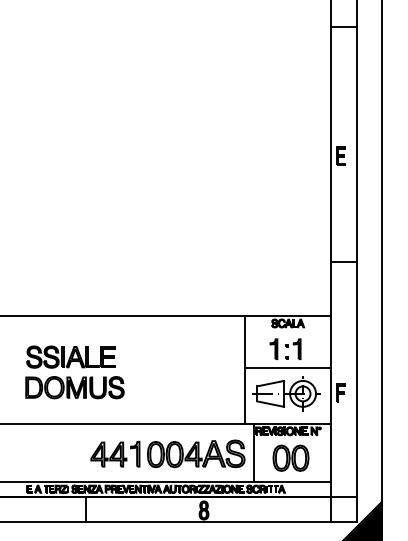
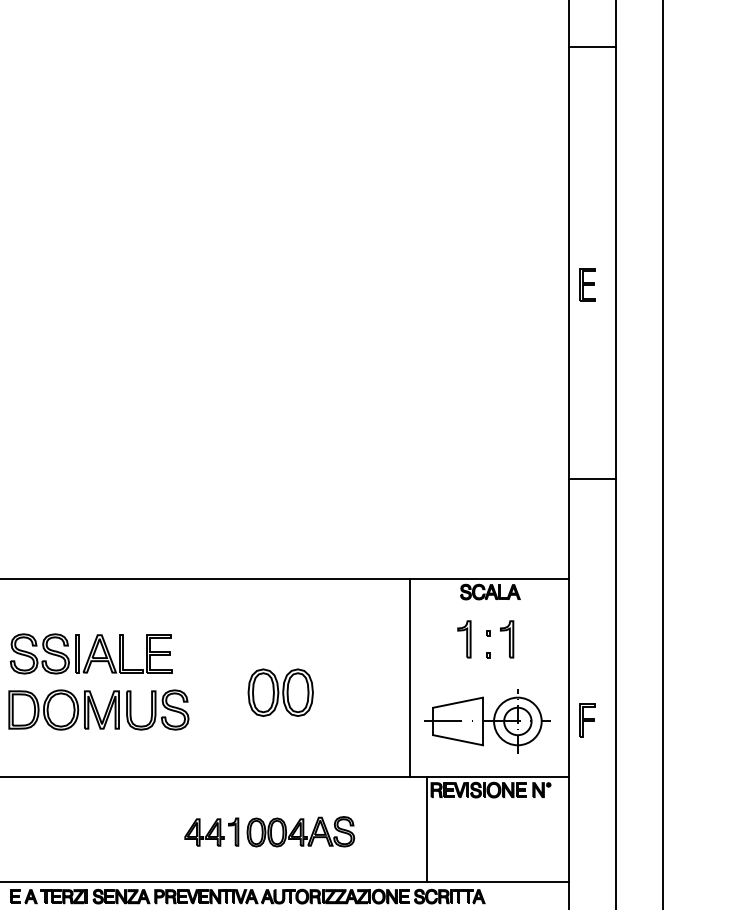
line: (287, 367) -> (489, 672), removed
part: (167, 453) -> (268, 830), size x0.6
part: (290, 457) -> (279, 691), moved

